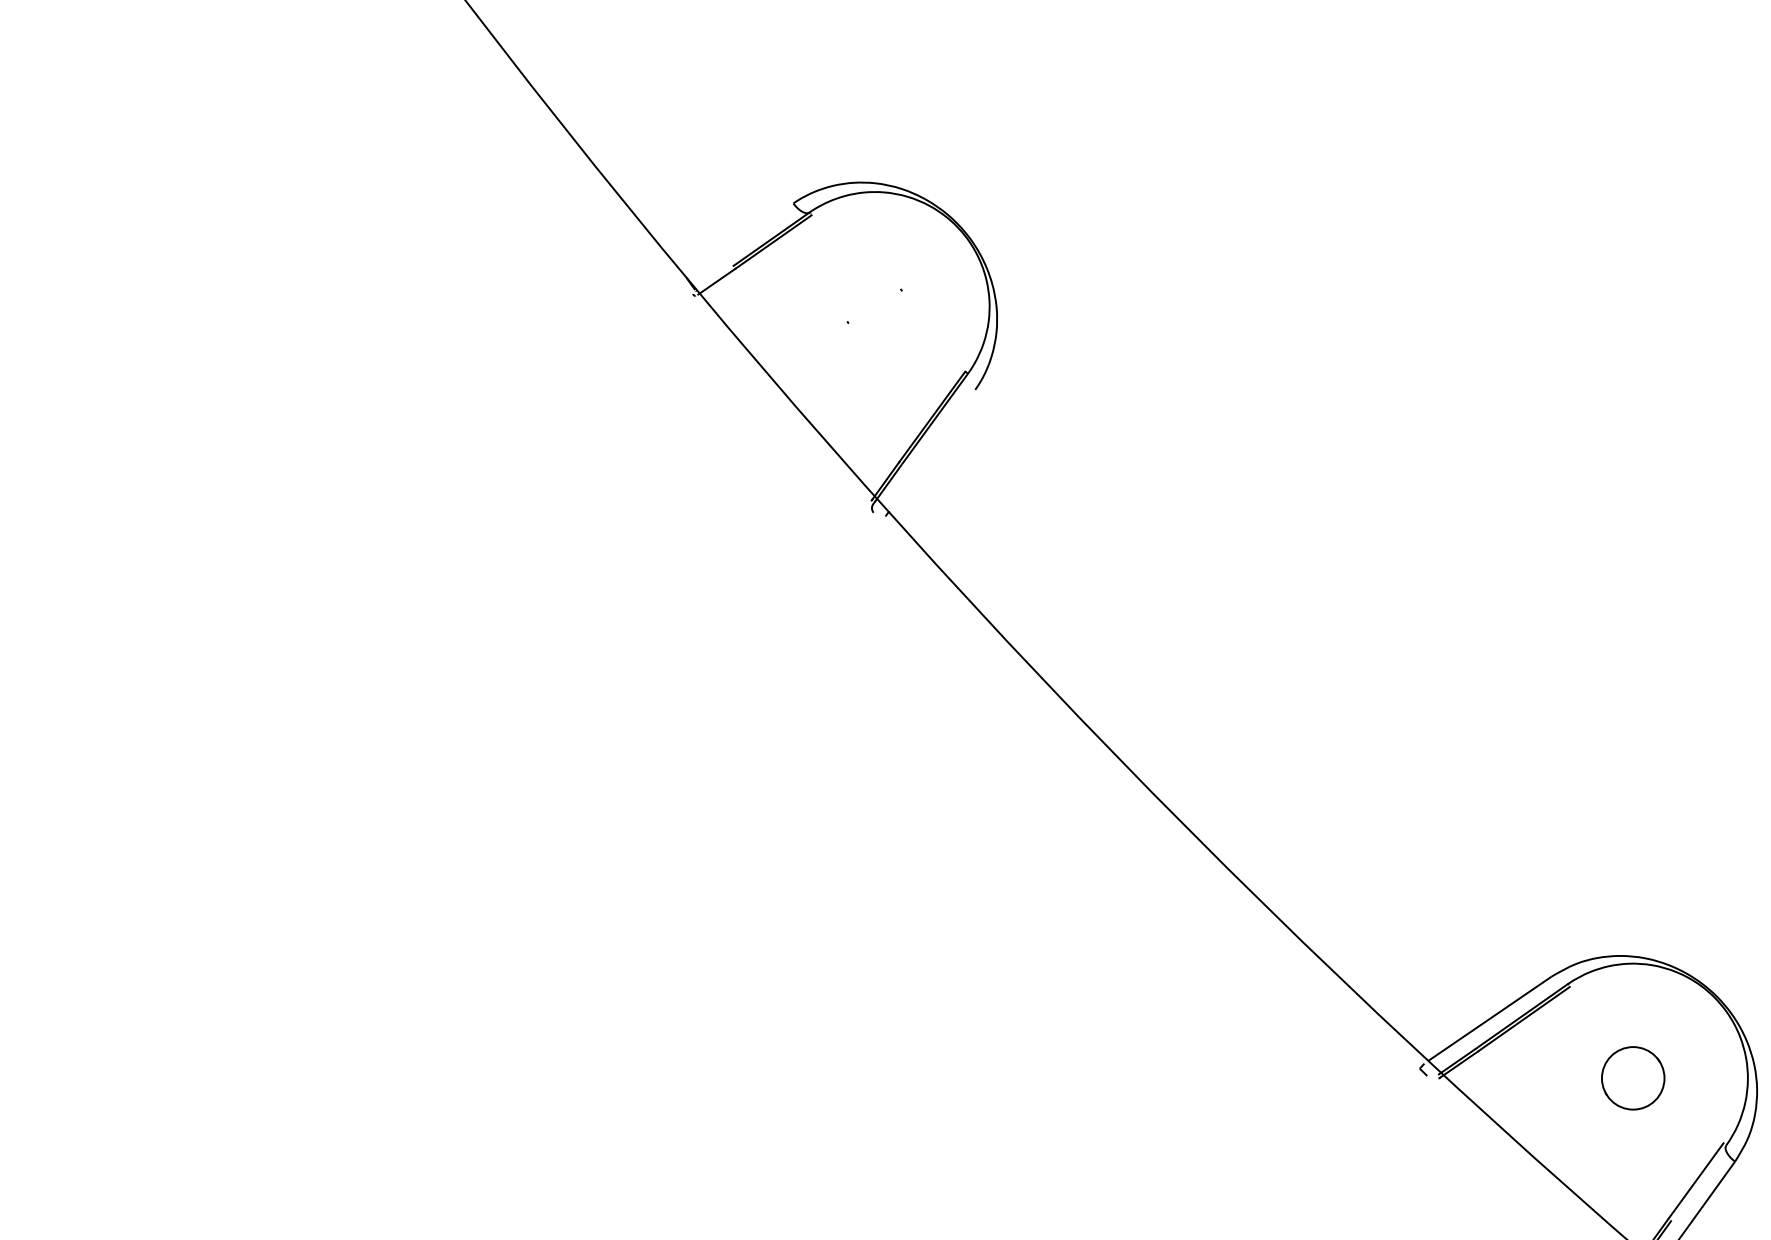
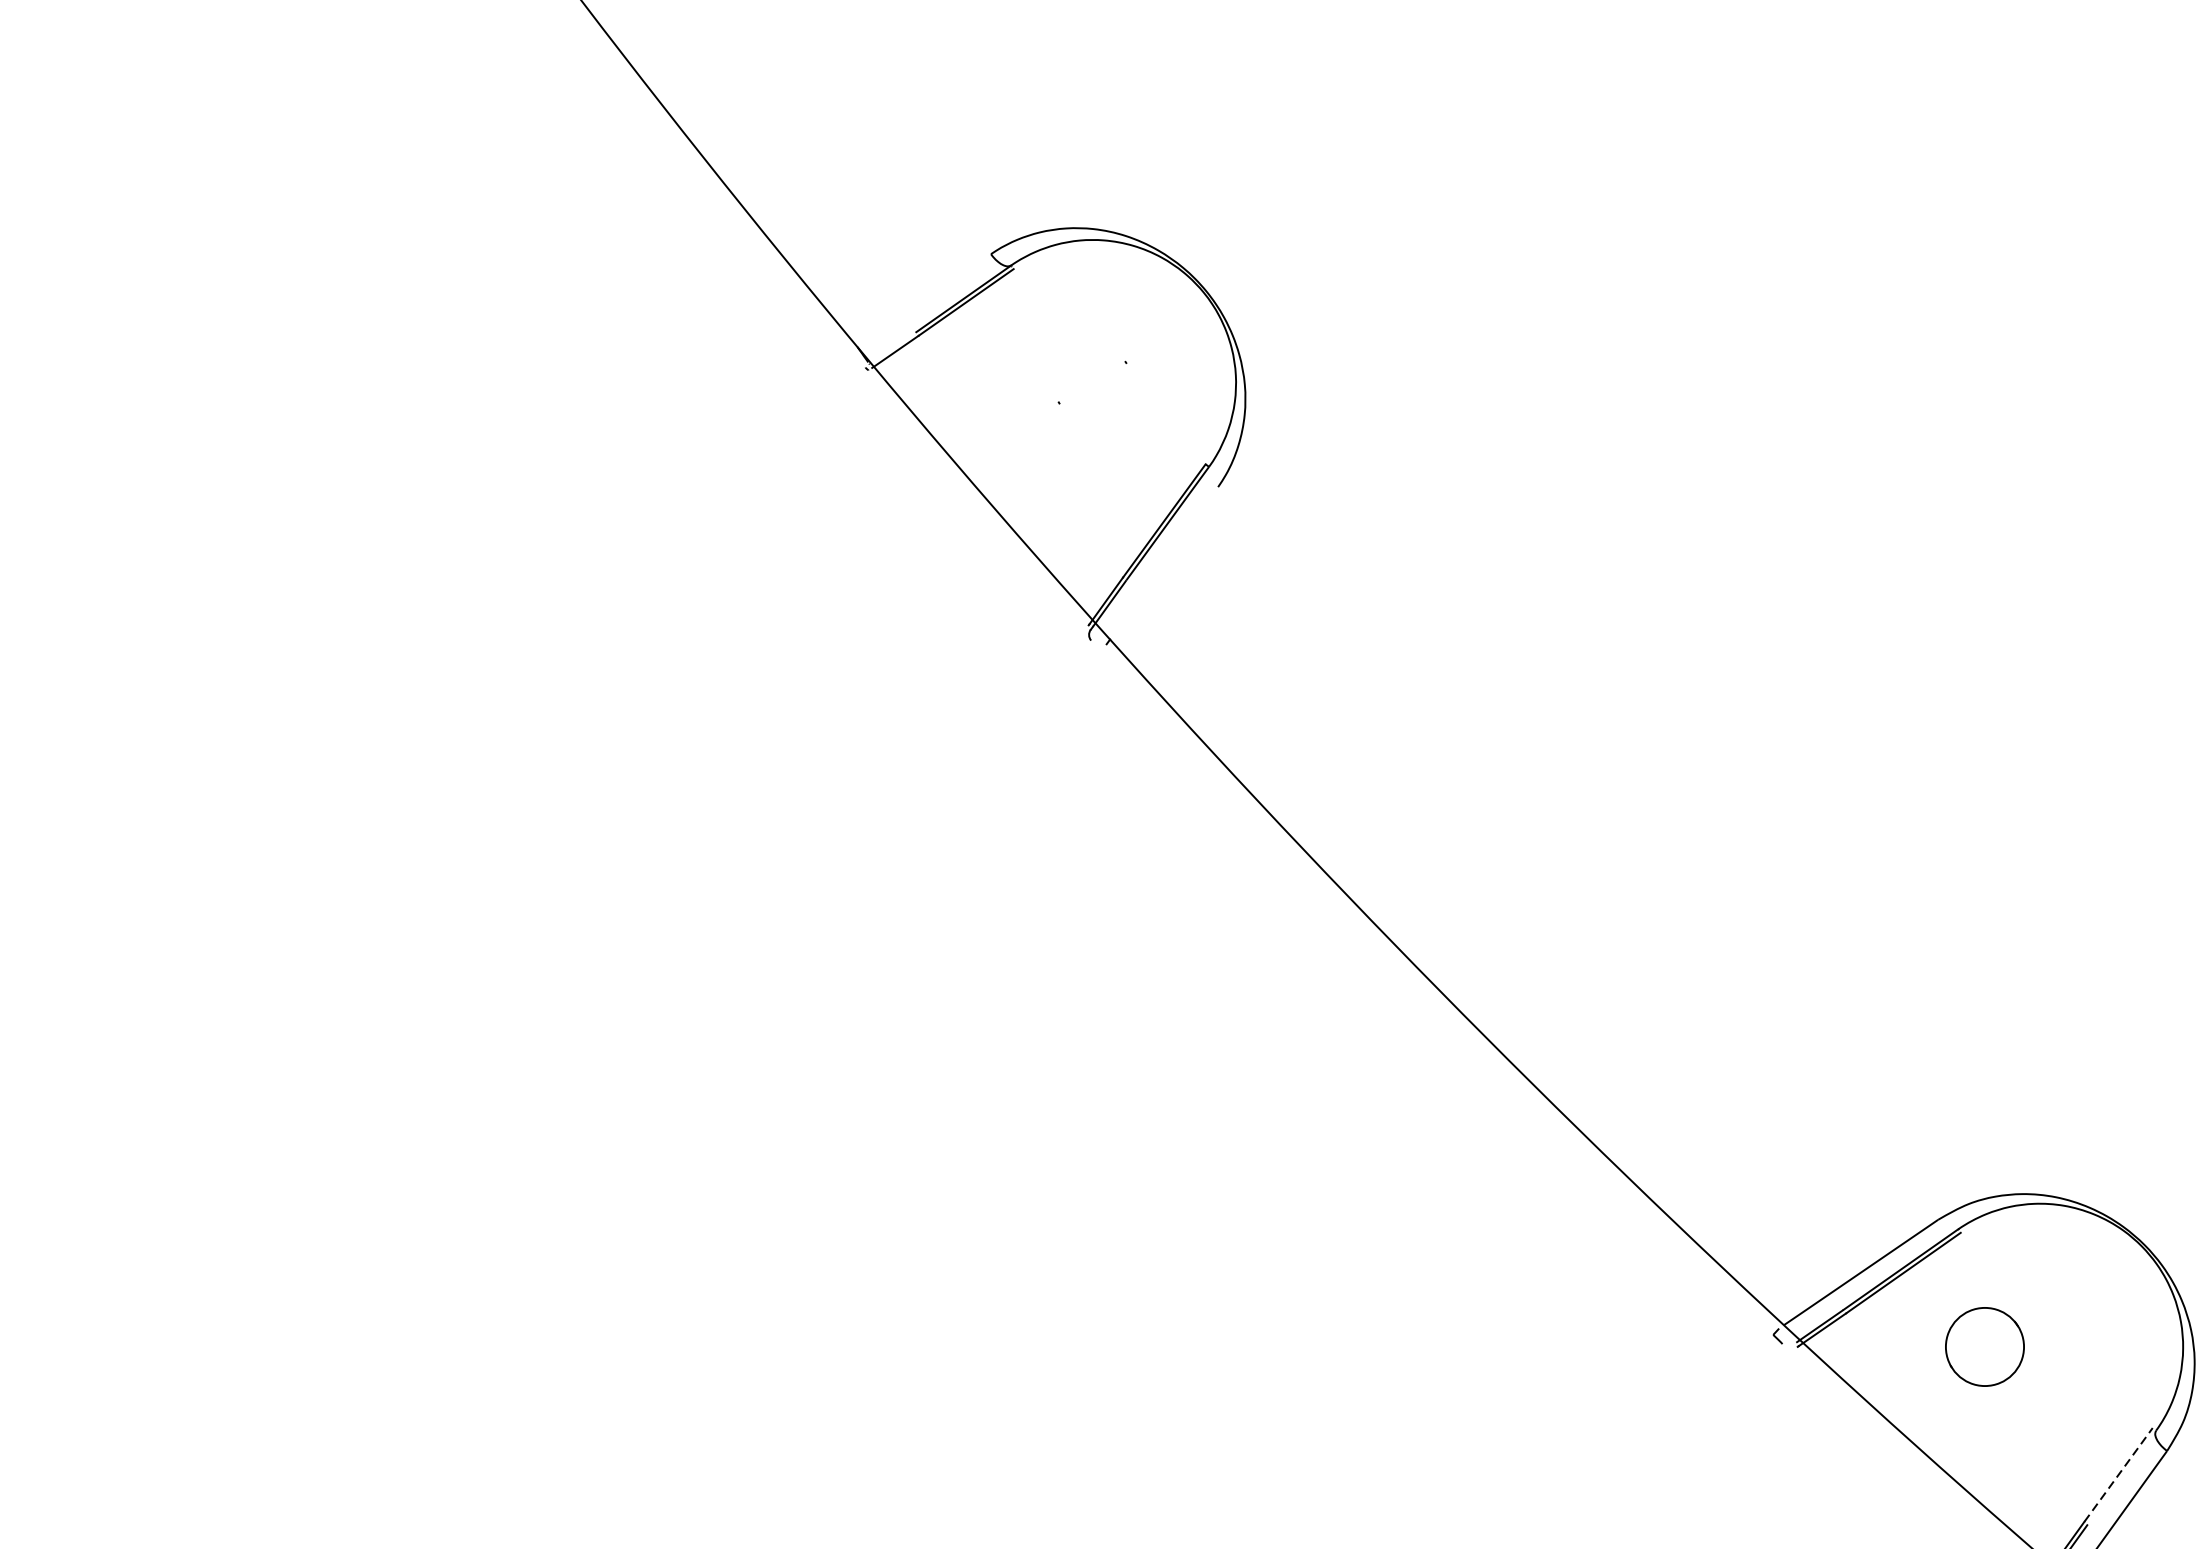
circle: (1633, 1078) -> (1985, 1347), moved
line: (1696, 1180) -> (2118, 1474), solid -> dashed

